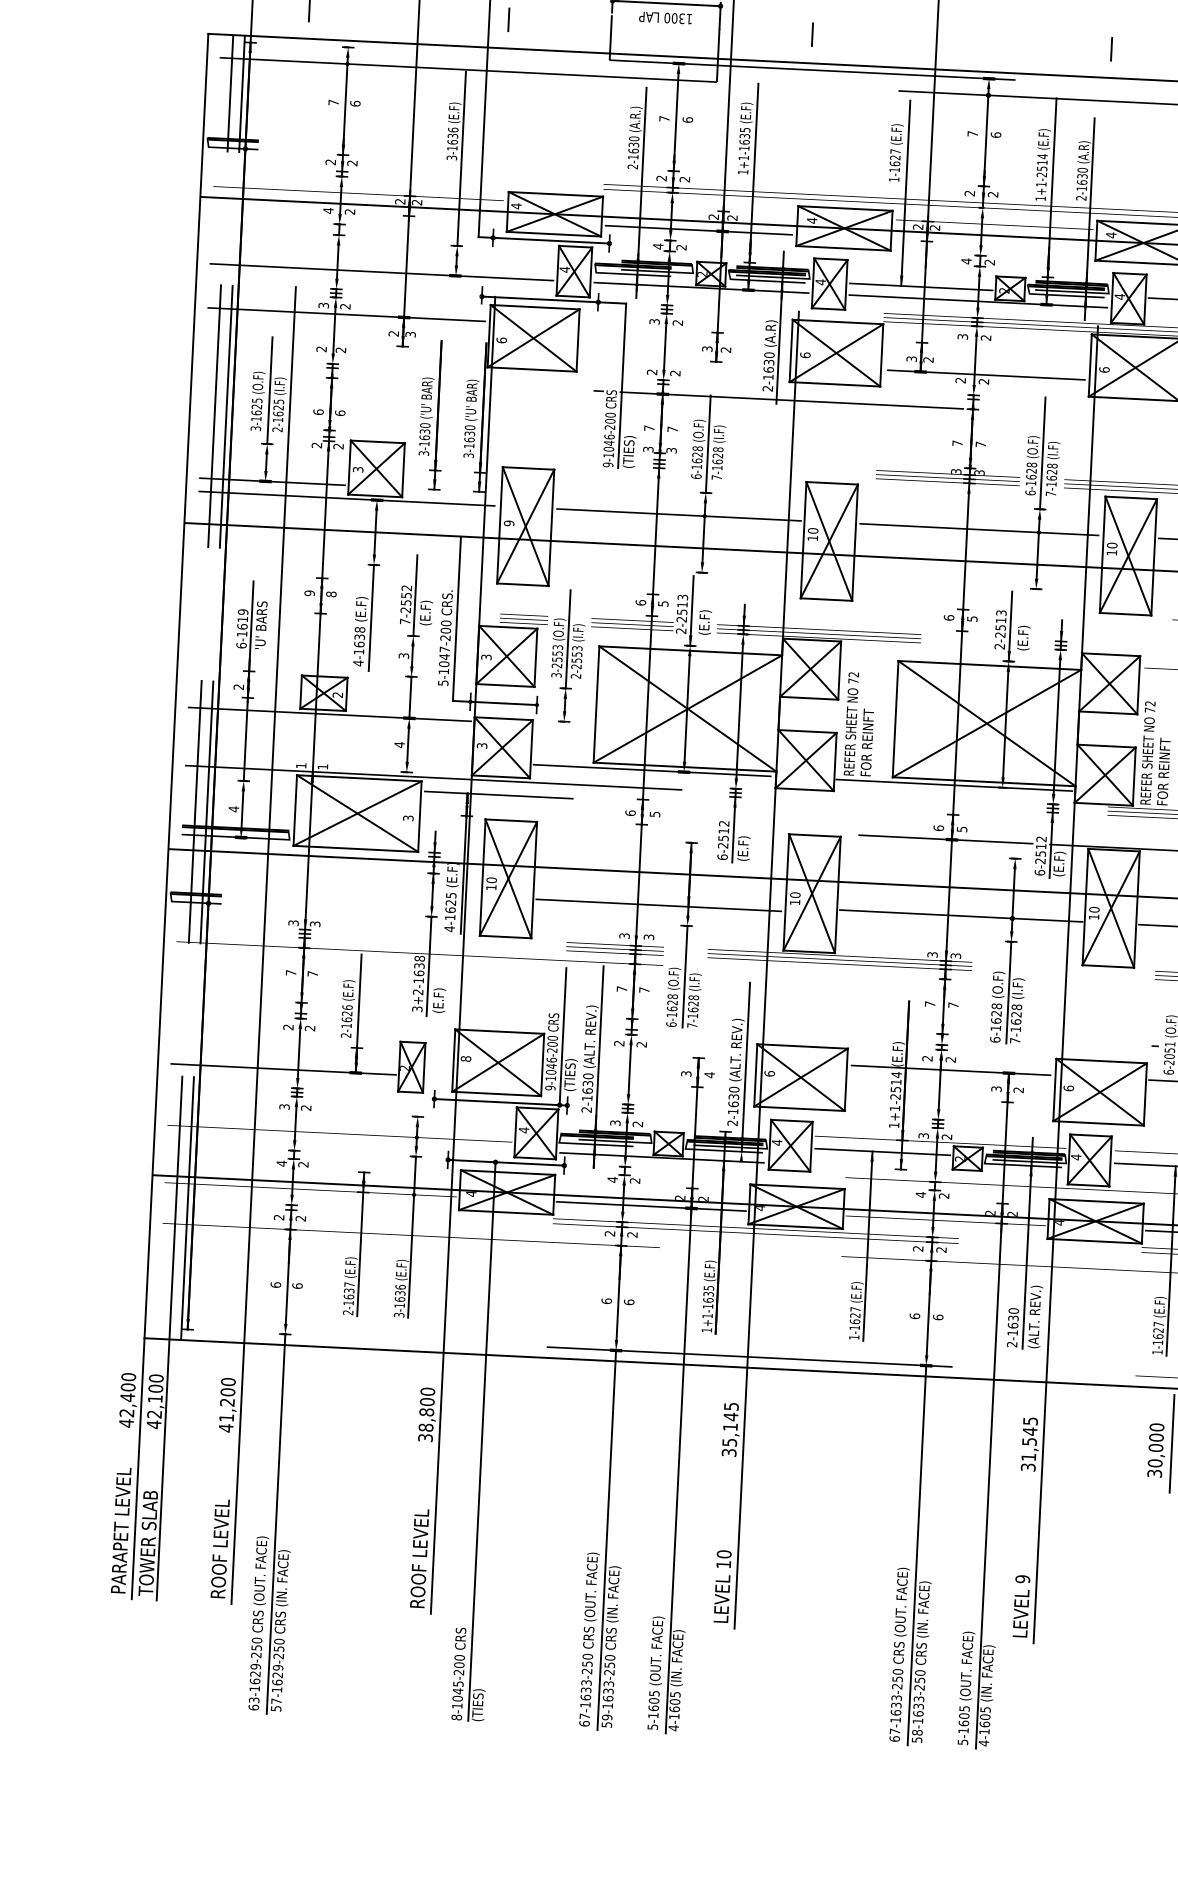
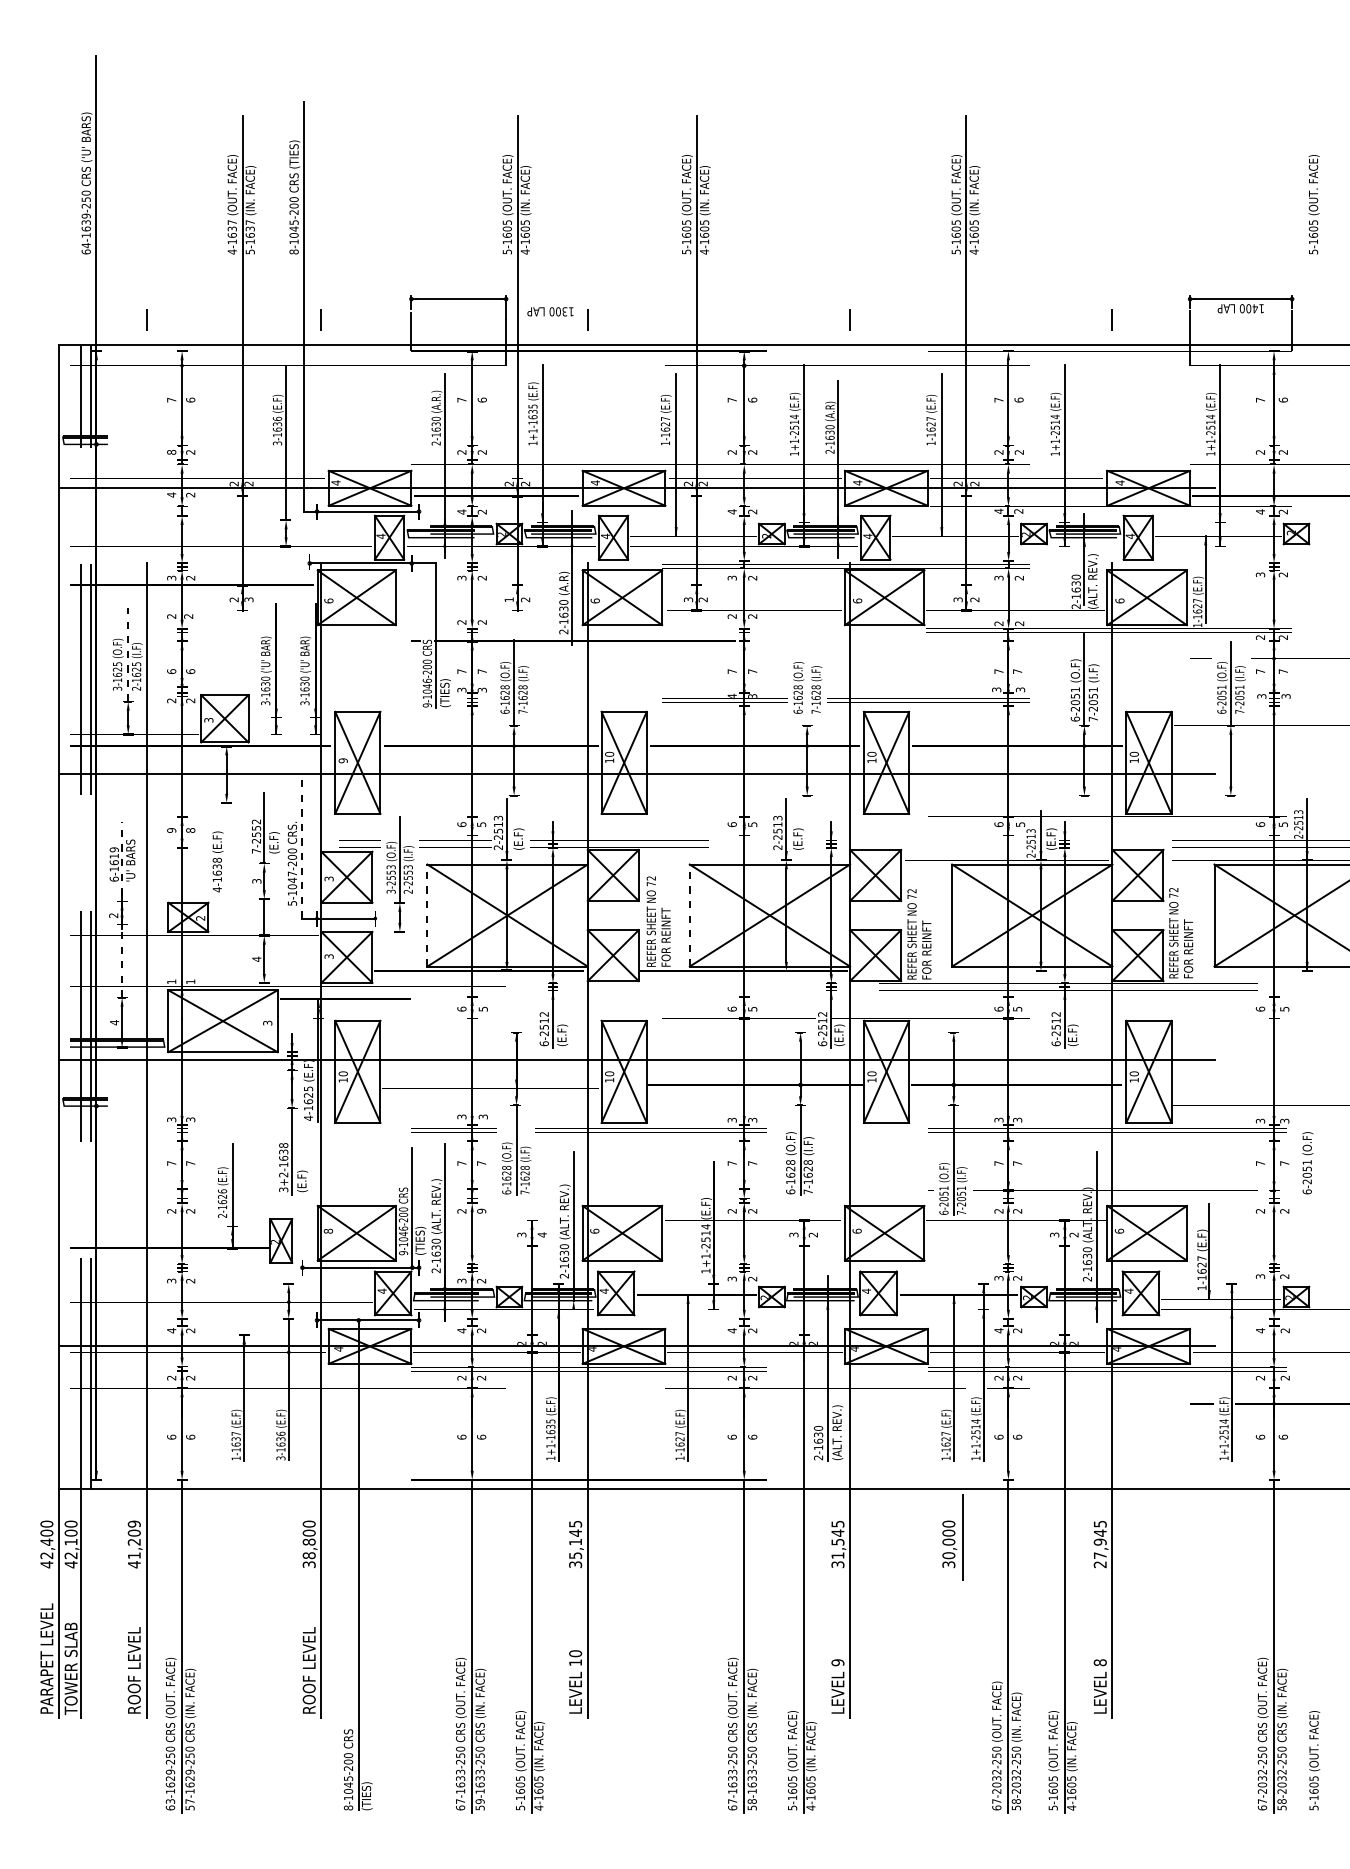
text: (665, 17) -> (550, 311), moved
text: (330, 161) -> (171, 451), 2 -> 8
text: (706, 348) -> (508, 599), 3 -> 1
line: (270, 390) -> (128, 654), solid -> dashed
line: (1043, 453) -> (807, 676), removed
text: (955, 471) -> (731, 696), 3 -> 4
line: (371, 616) -> (226, 848), removed
line: (456, 618) -> (301, 846), solid -> dashed
line: (249, 681) -> (122, 910), solid -> dashed
line: (596, 704) -> (427, 915), solid -> dashed
line: (895, 719) -> (689, 915), solid -> dashed
text: (641, 1043) -> (481, 1210), 2 -> 9
text: (347, 1312) -> (235, 1458), 2-1637 -> 1-1637
text: (228, 1381) -> (134, 1523), 41,200 -> 41,209

